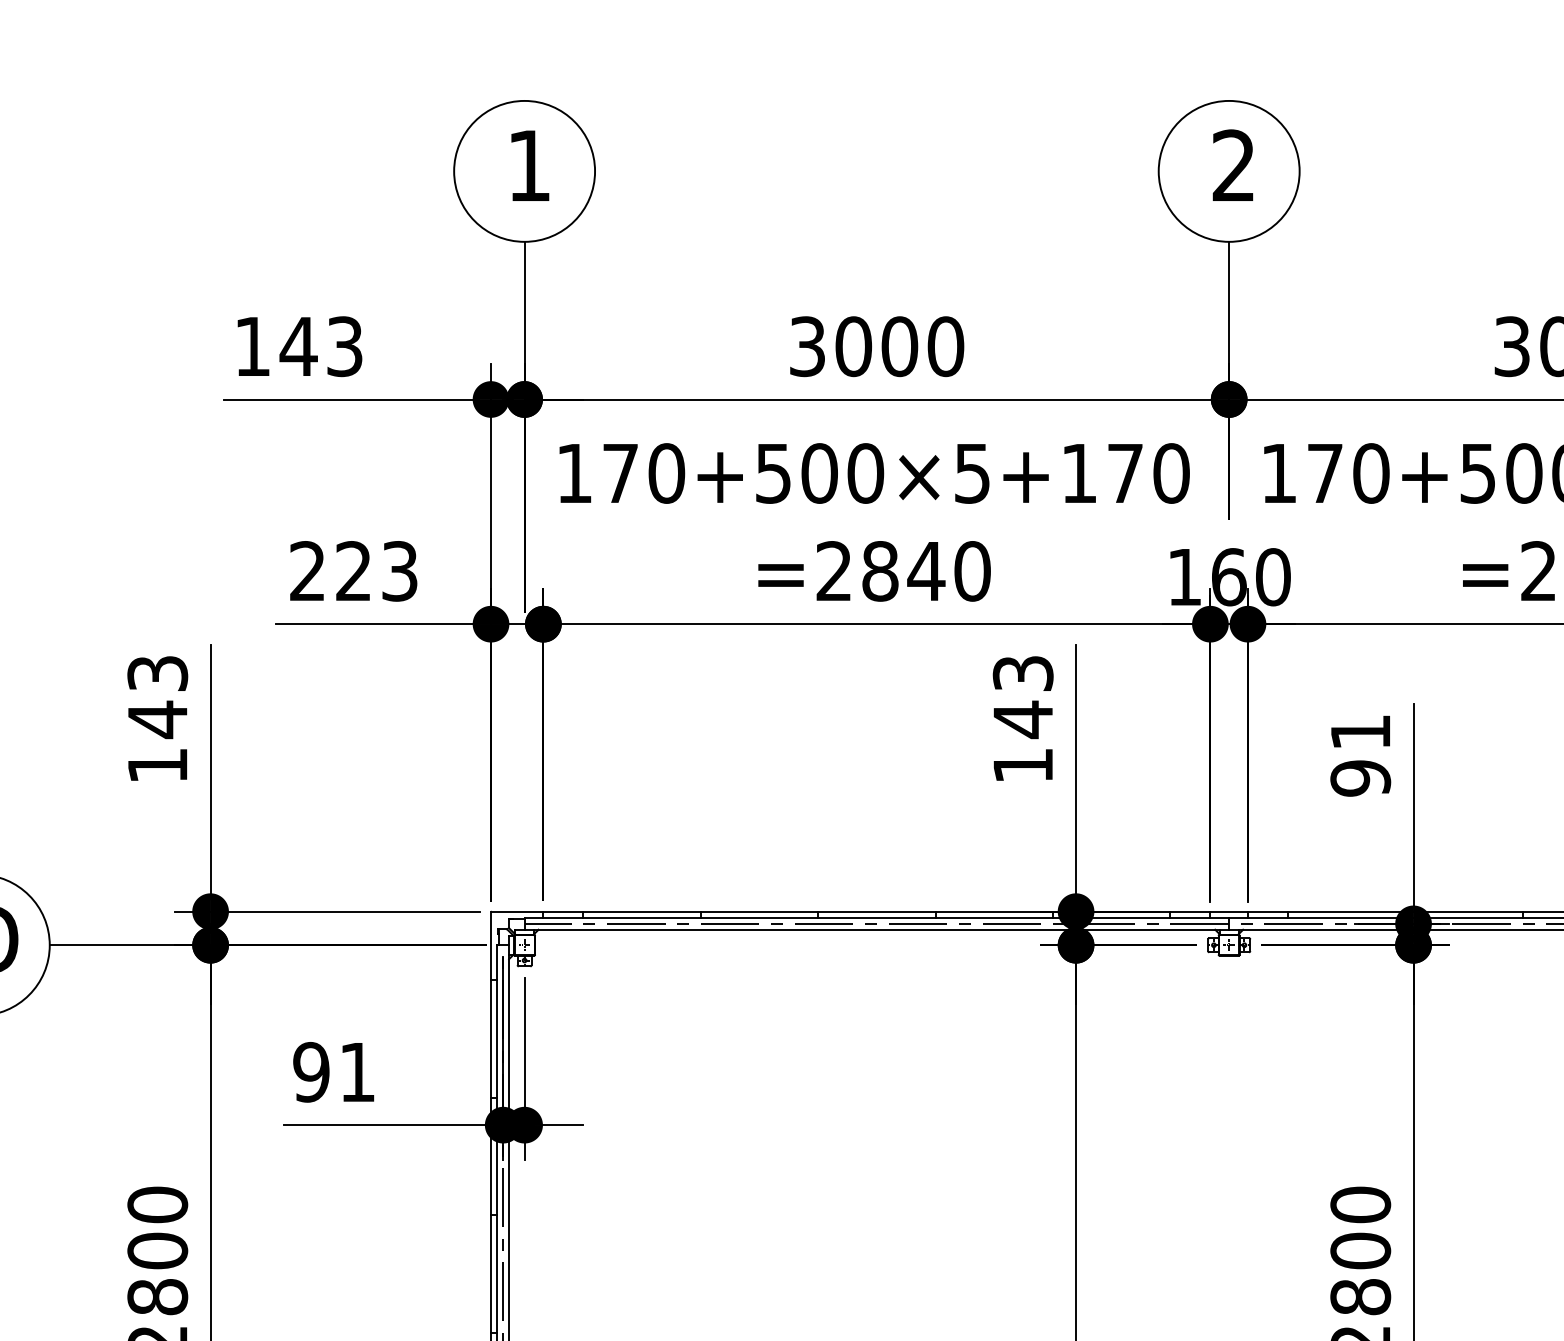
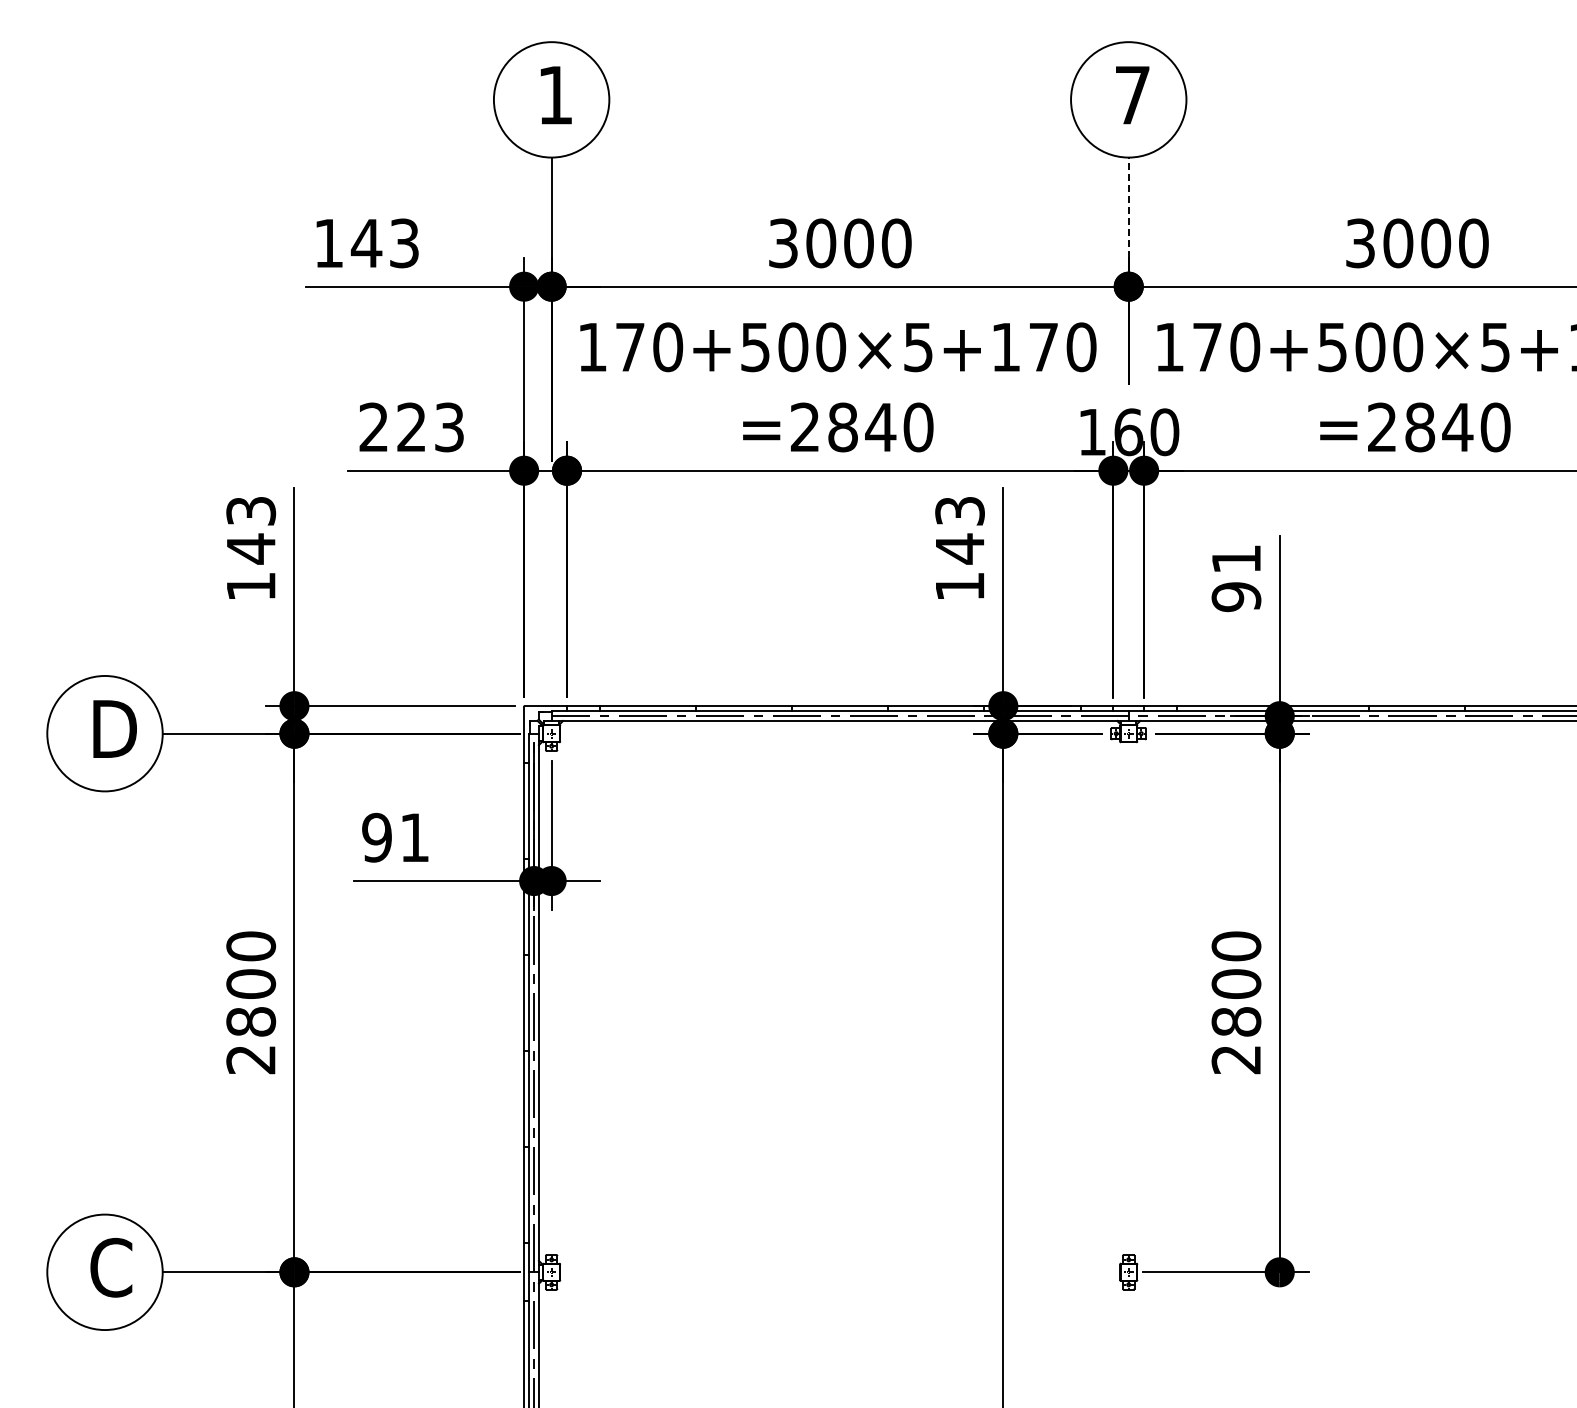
text: (1233, 164) -> (1132, 94), 2 -> 7
line: (1228, 302) -> (1128, 207), solid -> dashed

